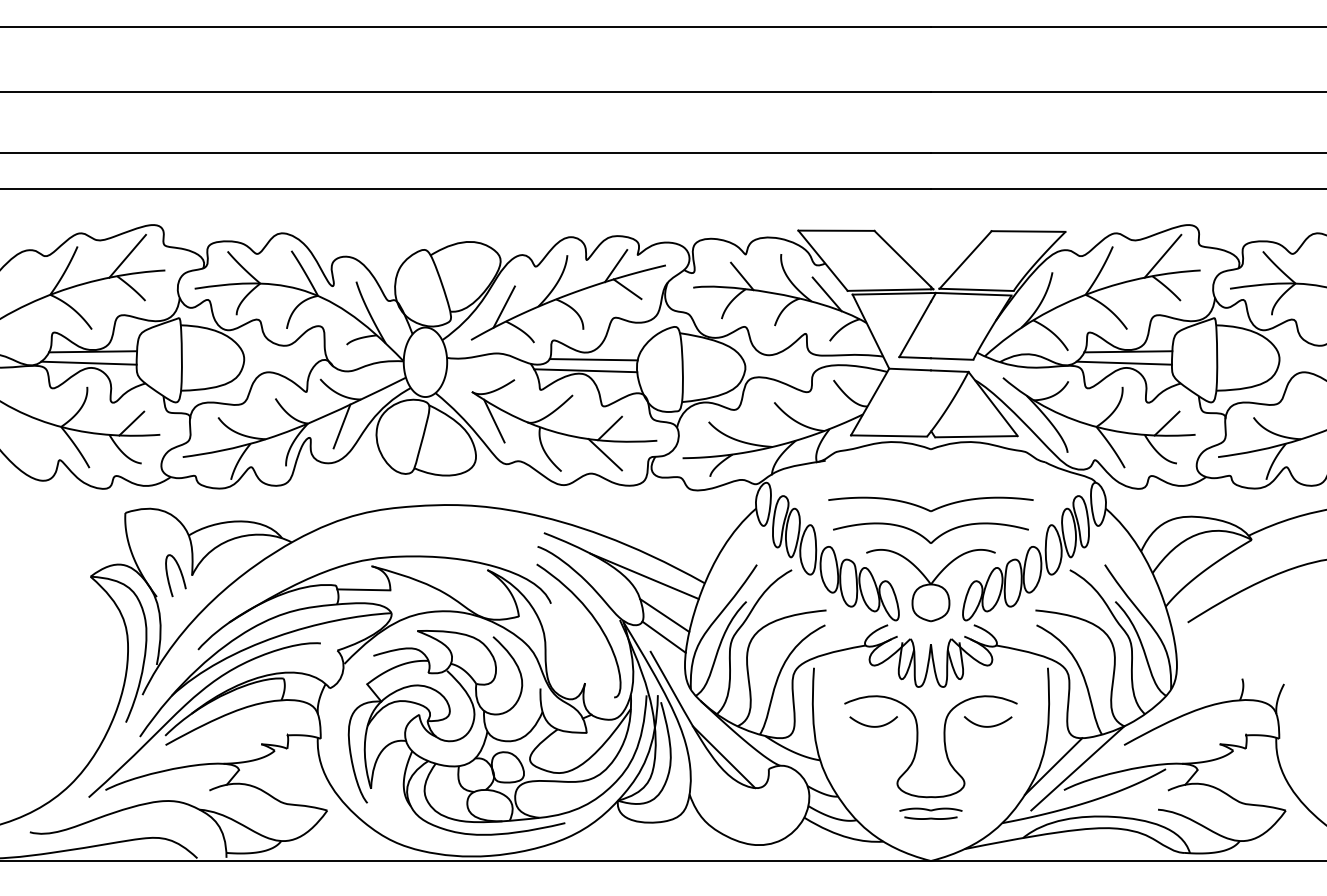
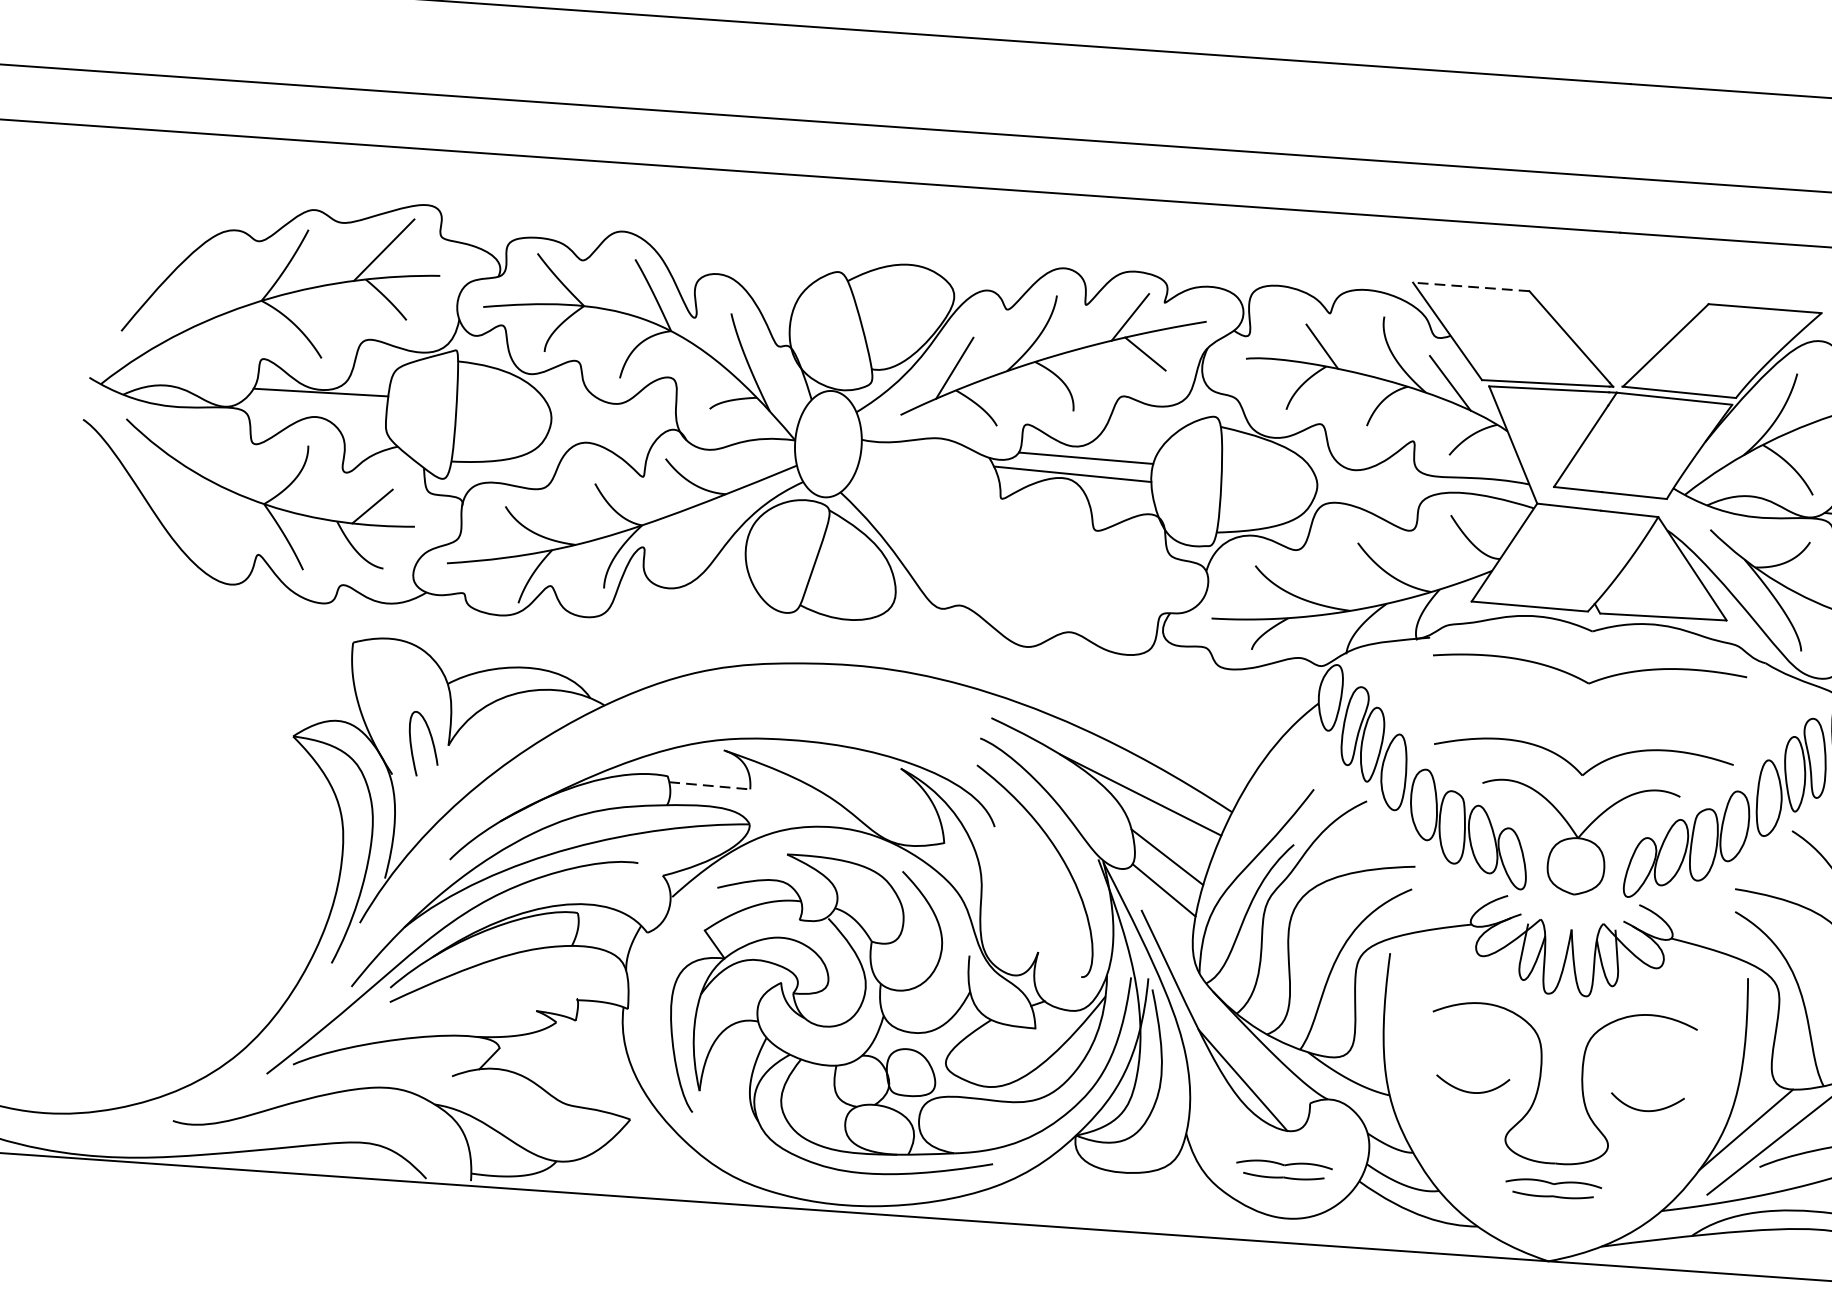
line: (835, 230) -> (1469, 286), solid -> dashed
line: (88, 362) -> (312, 408), removed
line: (341, 426) -> (693, 533), removed
part: (561, 432) -> (1029, 566), removed
part: (930, 504) -> (1588, 672), moved
line: (364, 589) -> (710, 785), solid -> dashed
curve: (872, 725) -> (1470, 1090), moved
curve: (985, 725) -> (1642, 1108), moved
part: (754, 813) -> (1283, 1169), added

